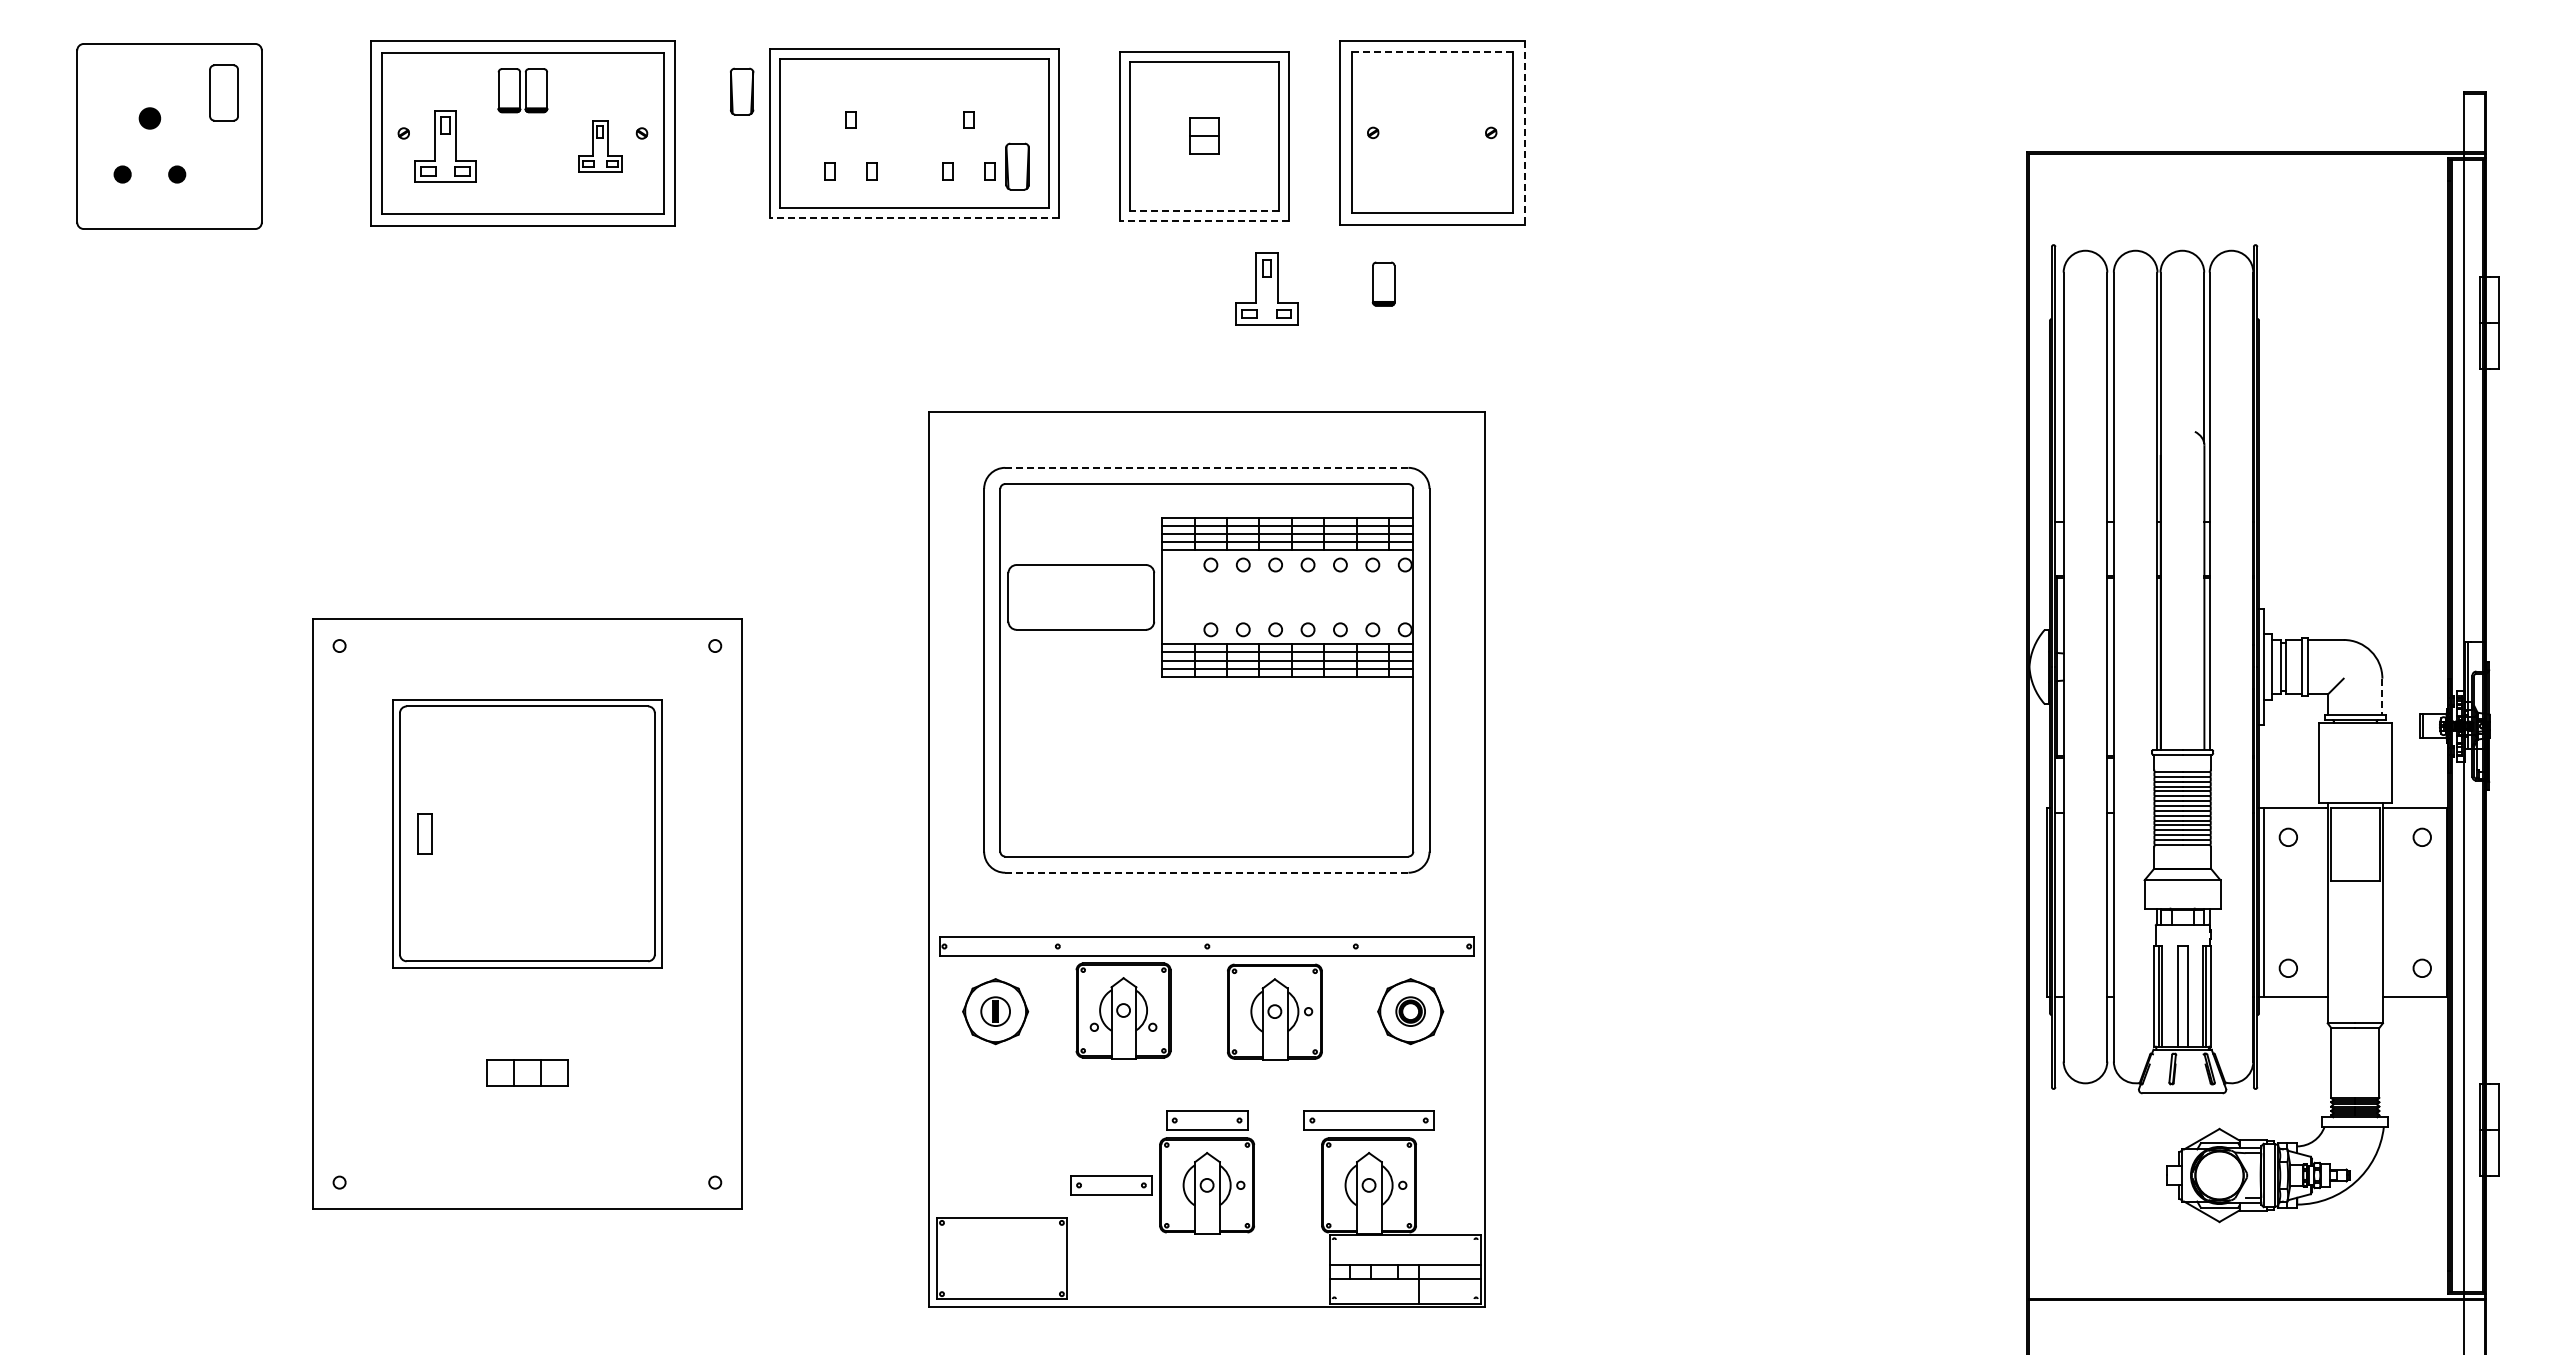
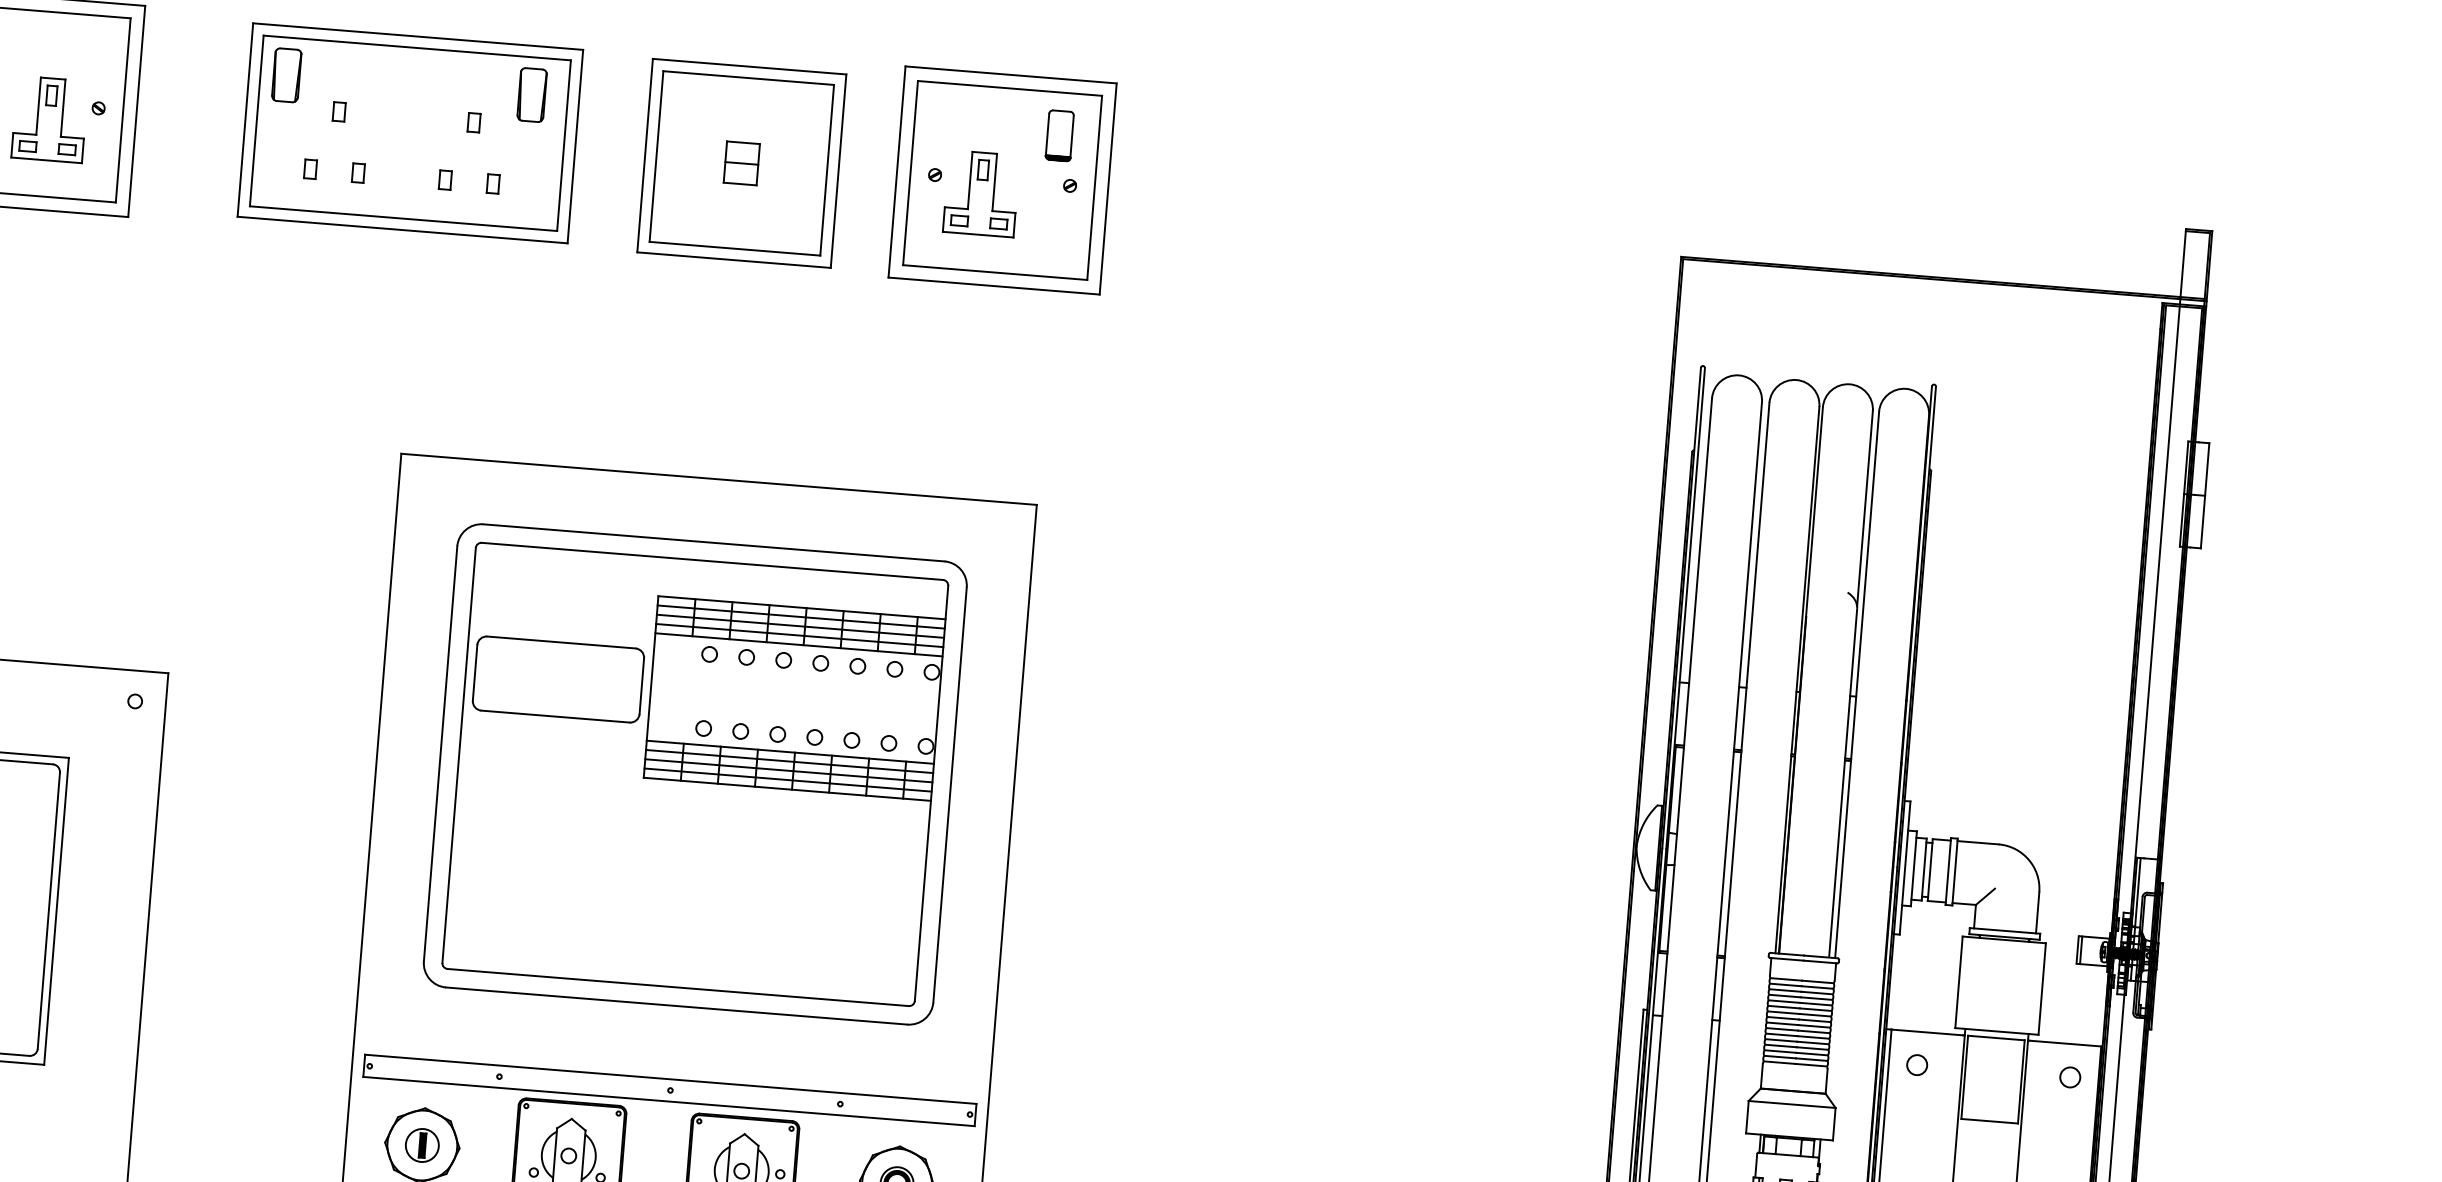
line: (1431, 52) -> (1009, 88), dashed -> solid
part: (742, 91) -> (287, 75), moved
line: (1524, 133) -> (1108, 189), dashed -> solid
part: (600, 146) -> (49, 119), size x1.43
part: (1017, 166) -> (532, 94), moved
line: (1204, 210) -> (734, 248), dashed -> solid
line: (914, 217) -> (402, 229), dashed -> solid
line: (1204, 220) -> (734, 259), dashed -> solid
part: (1383, 283) -> (1059, 135), moved
part: (1266, 288) -> (981, 193), moved
line: (1206, 467) -> (713, 542), dashed -> solid
line: (2382, 696) -> (2037, 912), dashed -> solid
line: (1206, 872) -> (676, 1005), dashed -> solid

